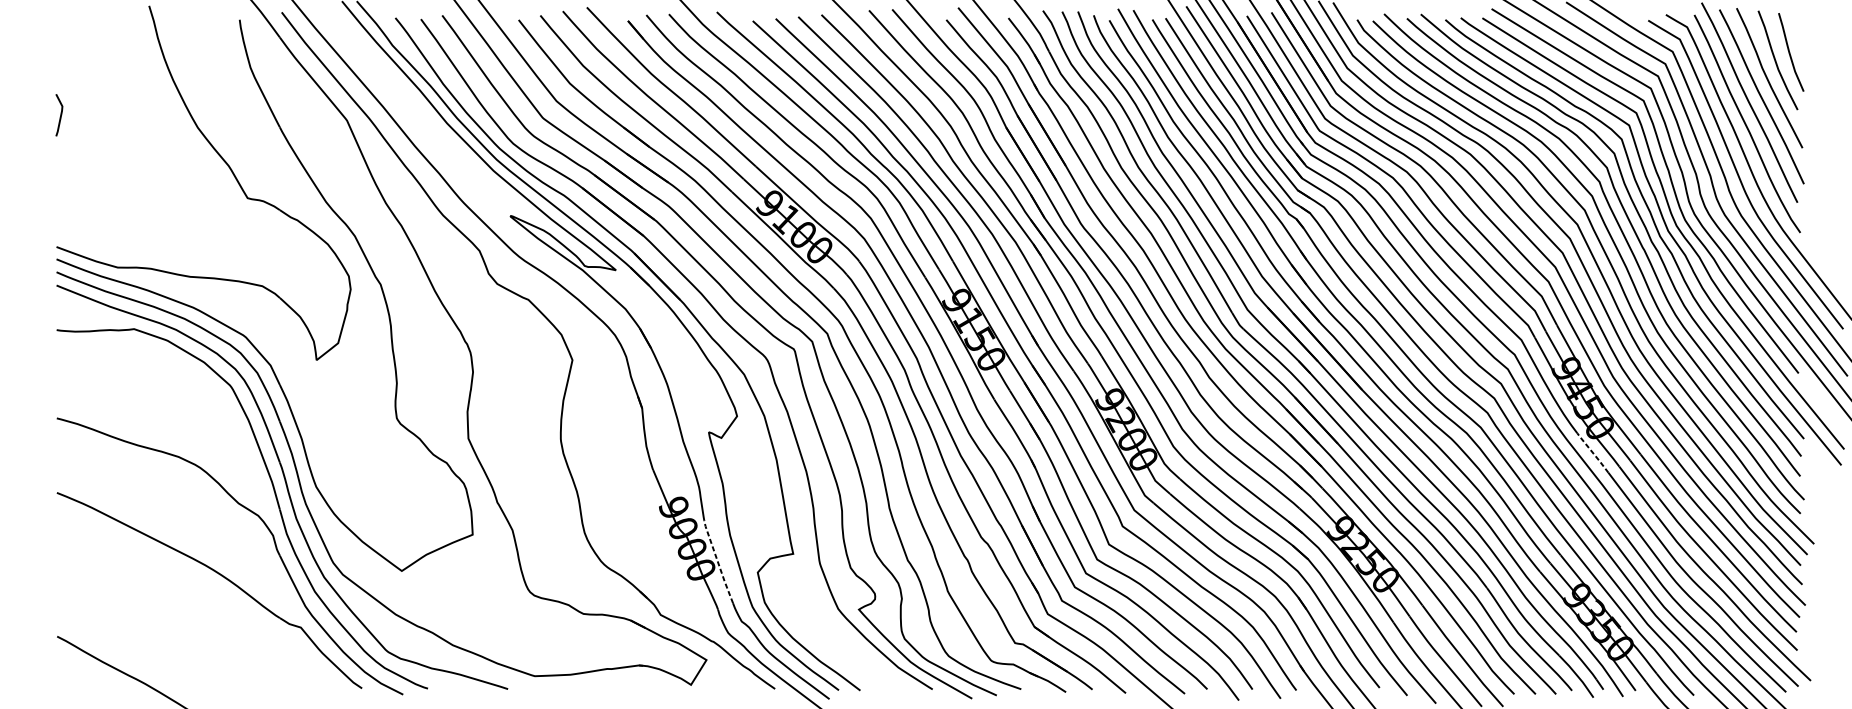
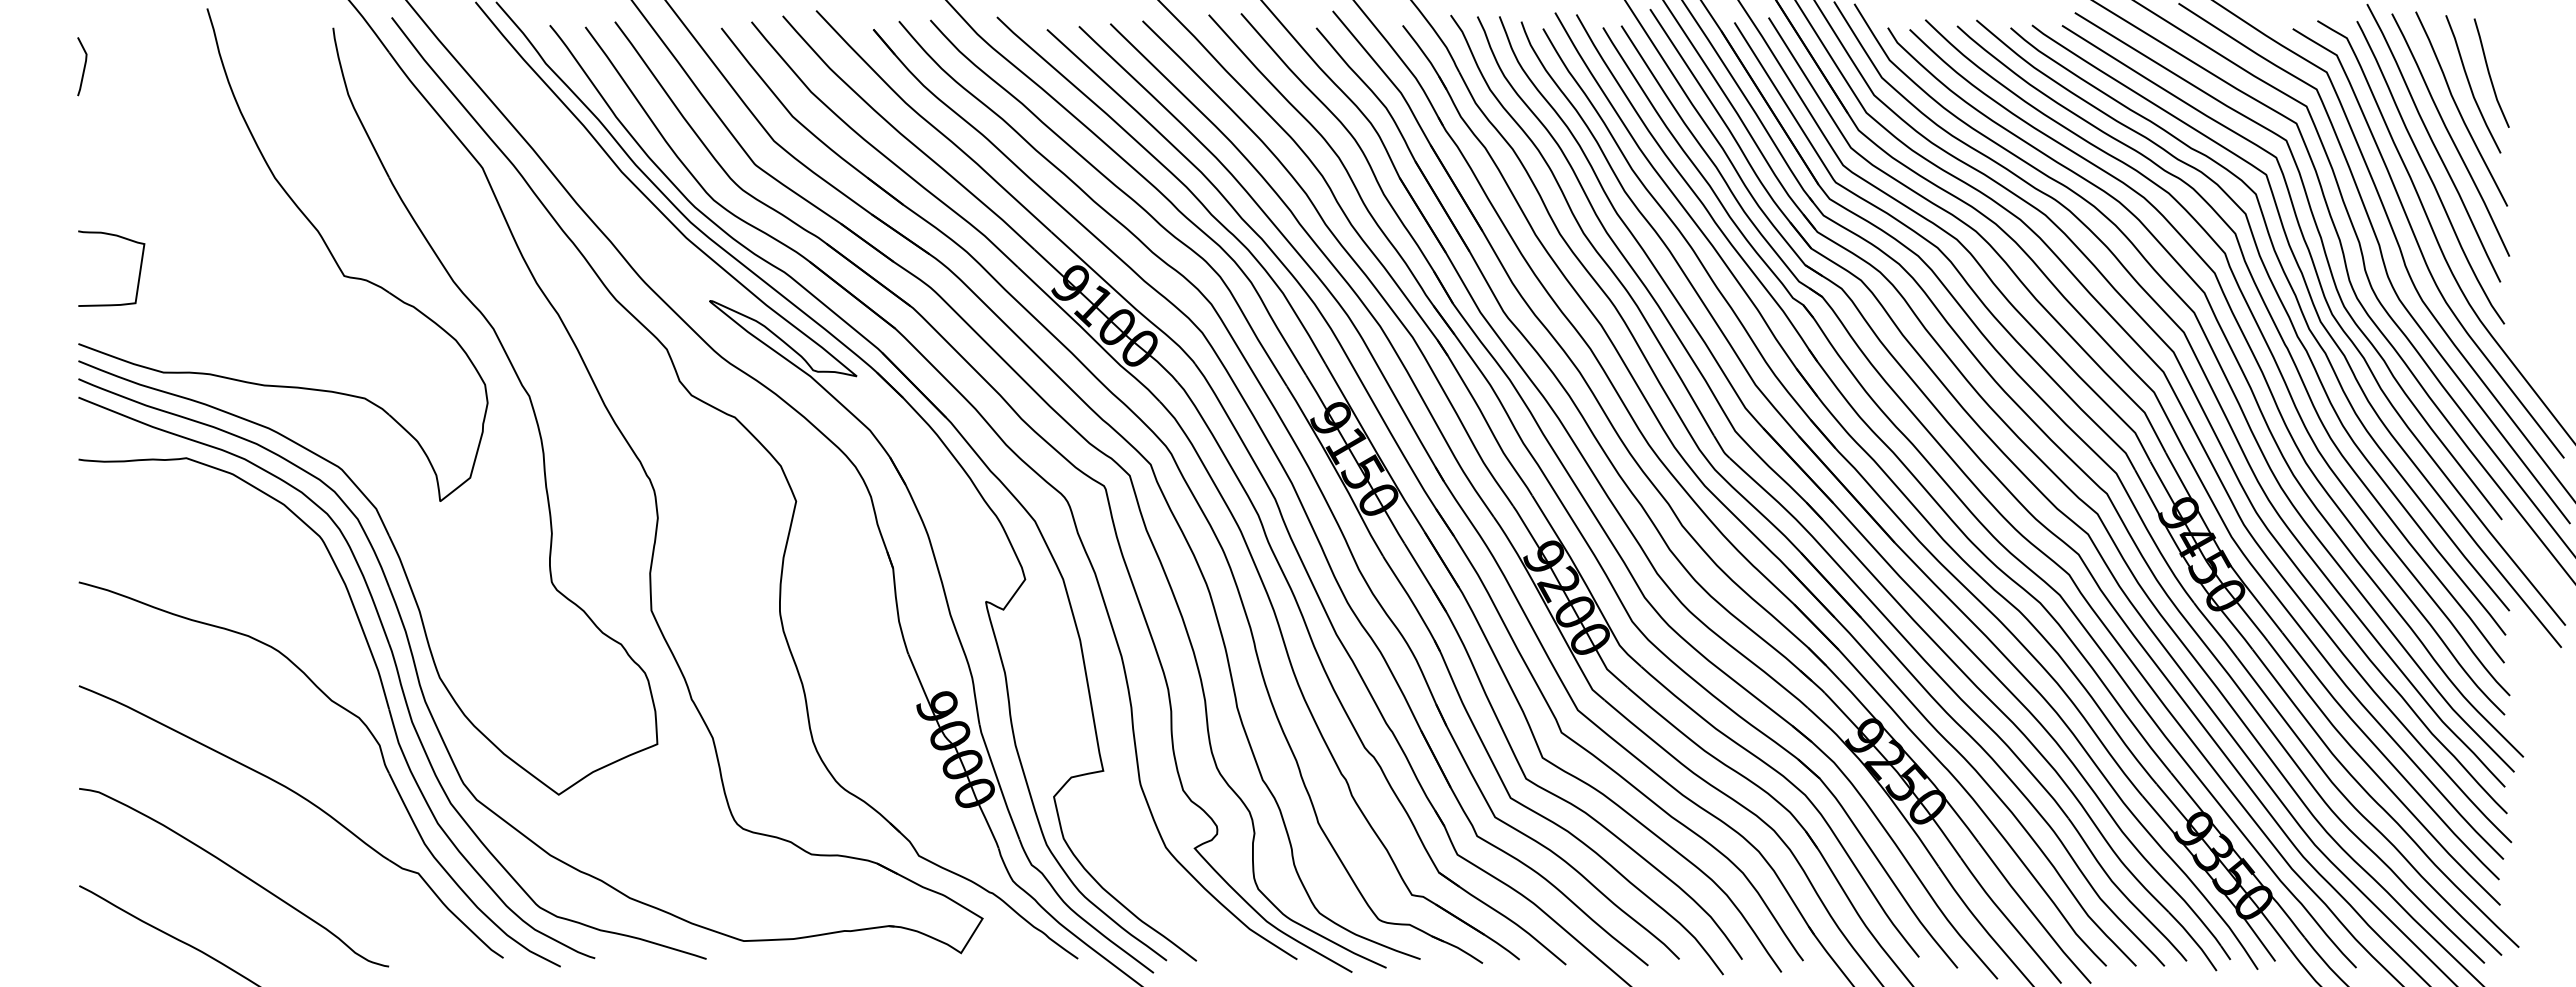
curve: (60, 115) -> (83, 67), moved
curve: (99, 197) -> (138, 275), added
line: (1592, 452) -> (2215, 630), dashed -> solid
line: (717, 561) -> (998, 781), dashed -> solid
curve: (170, 626) -> (237, 872), added

